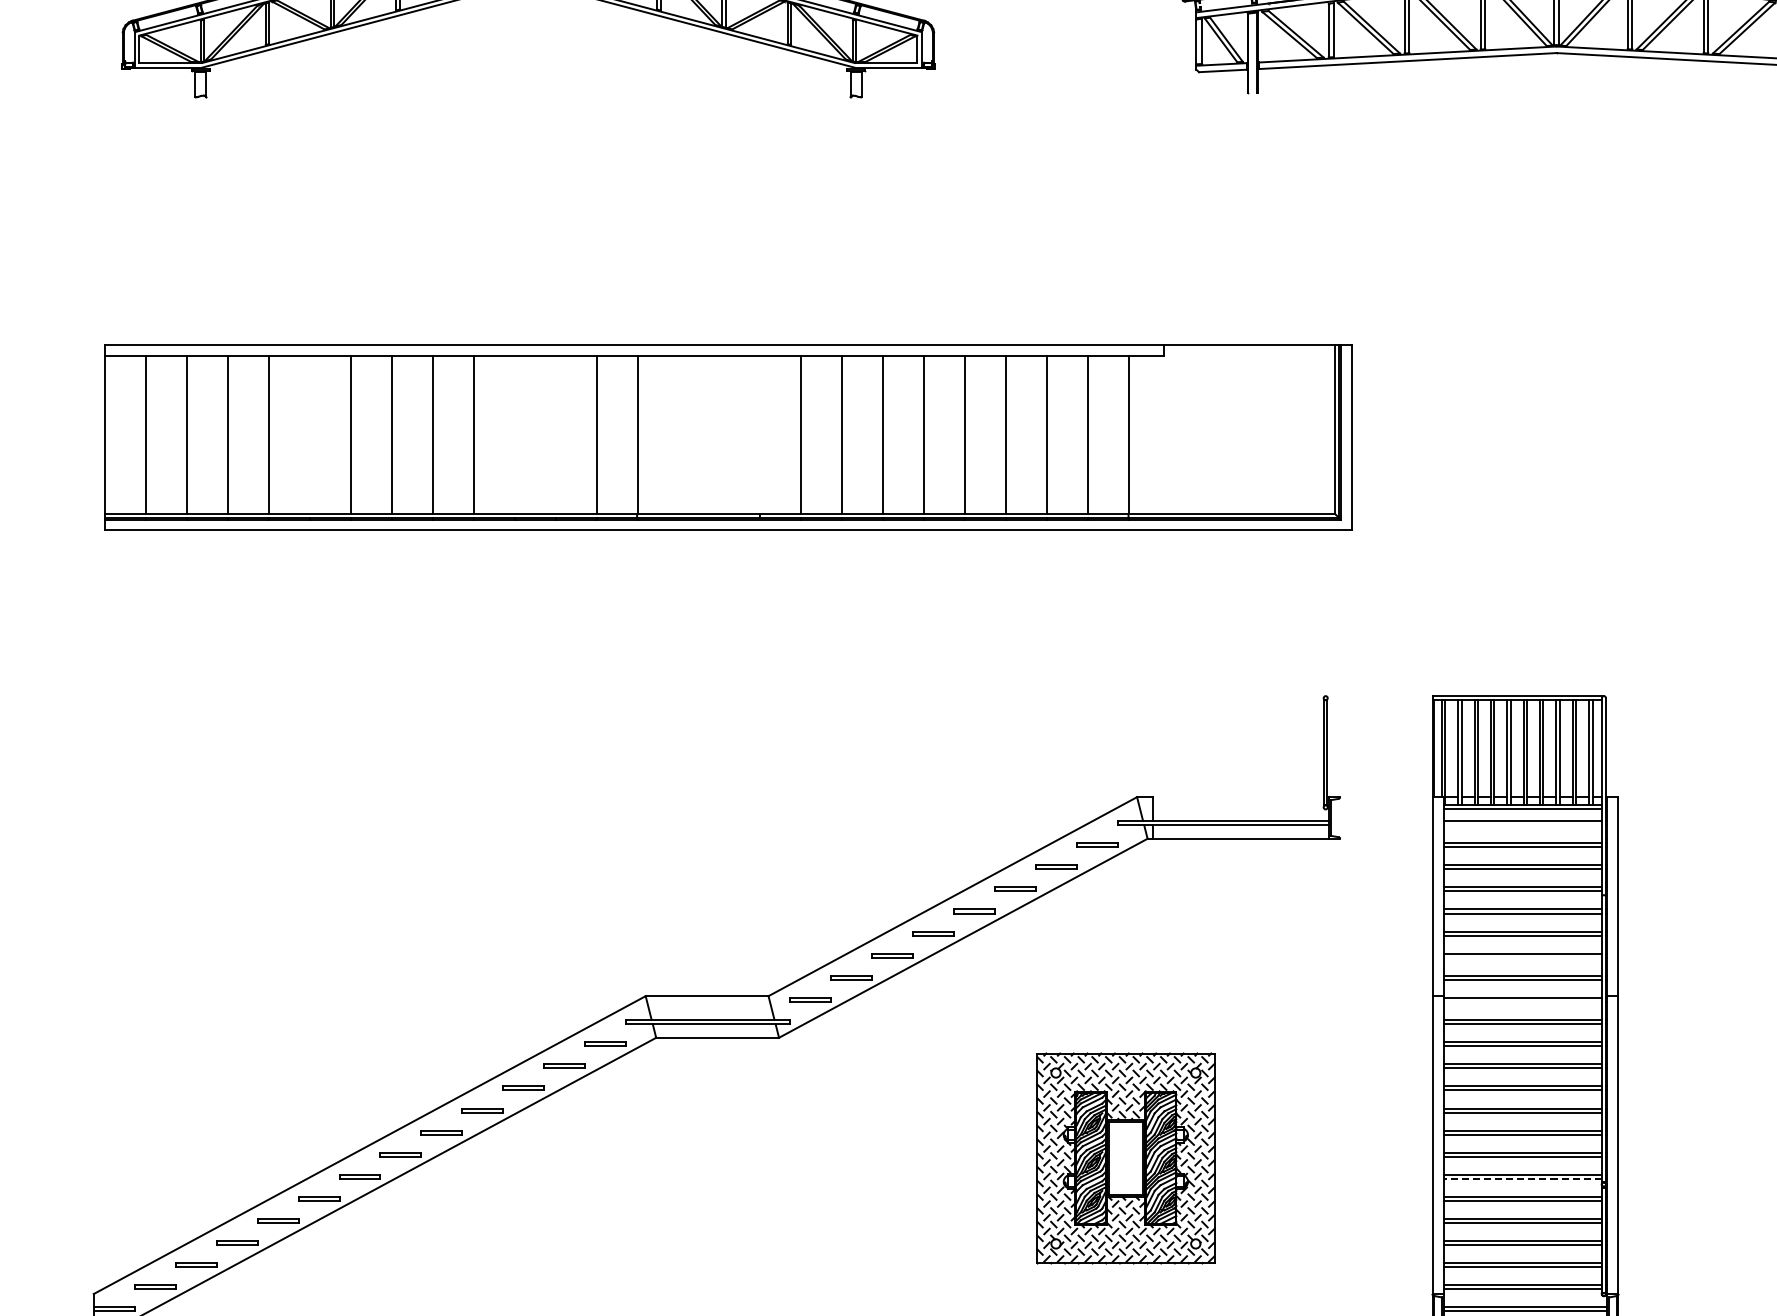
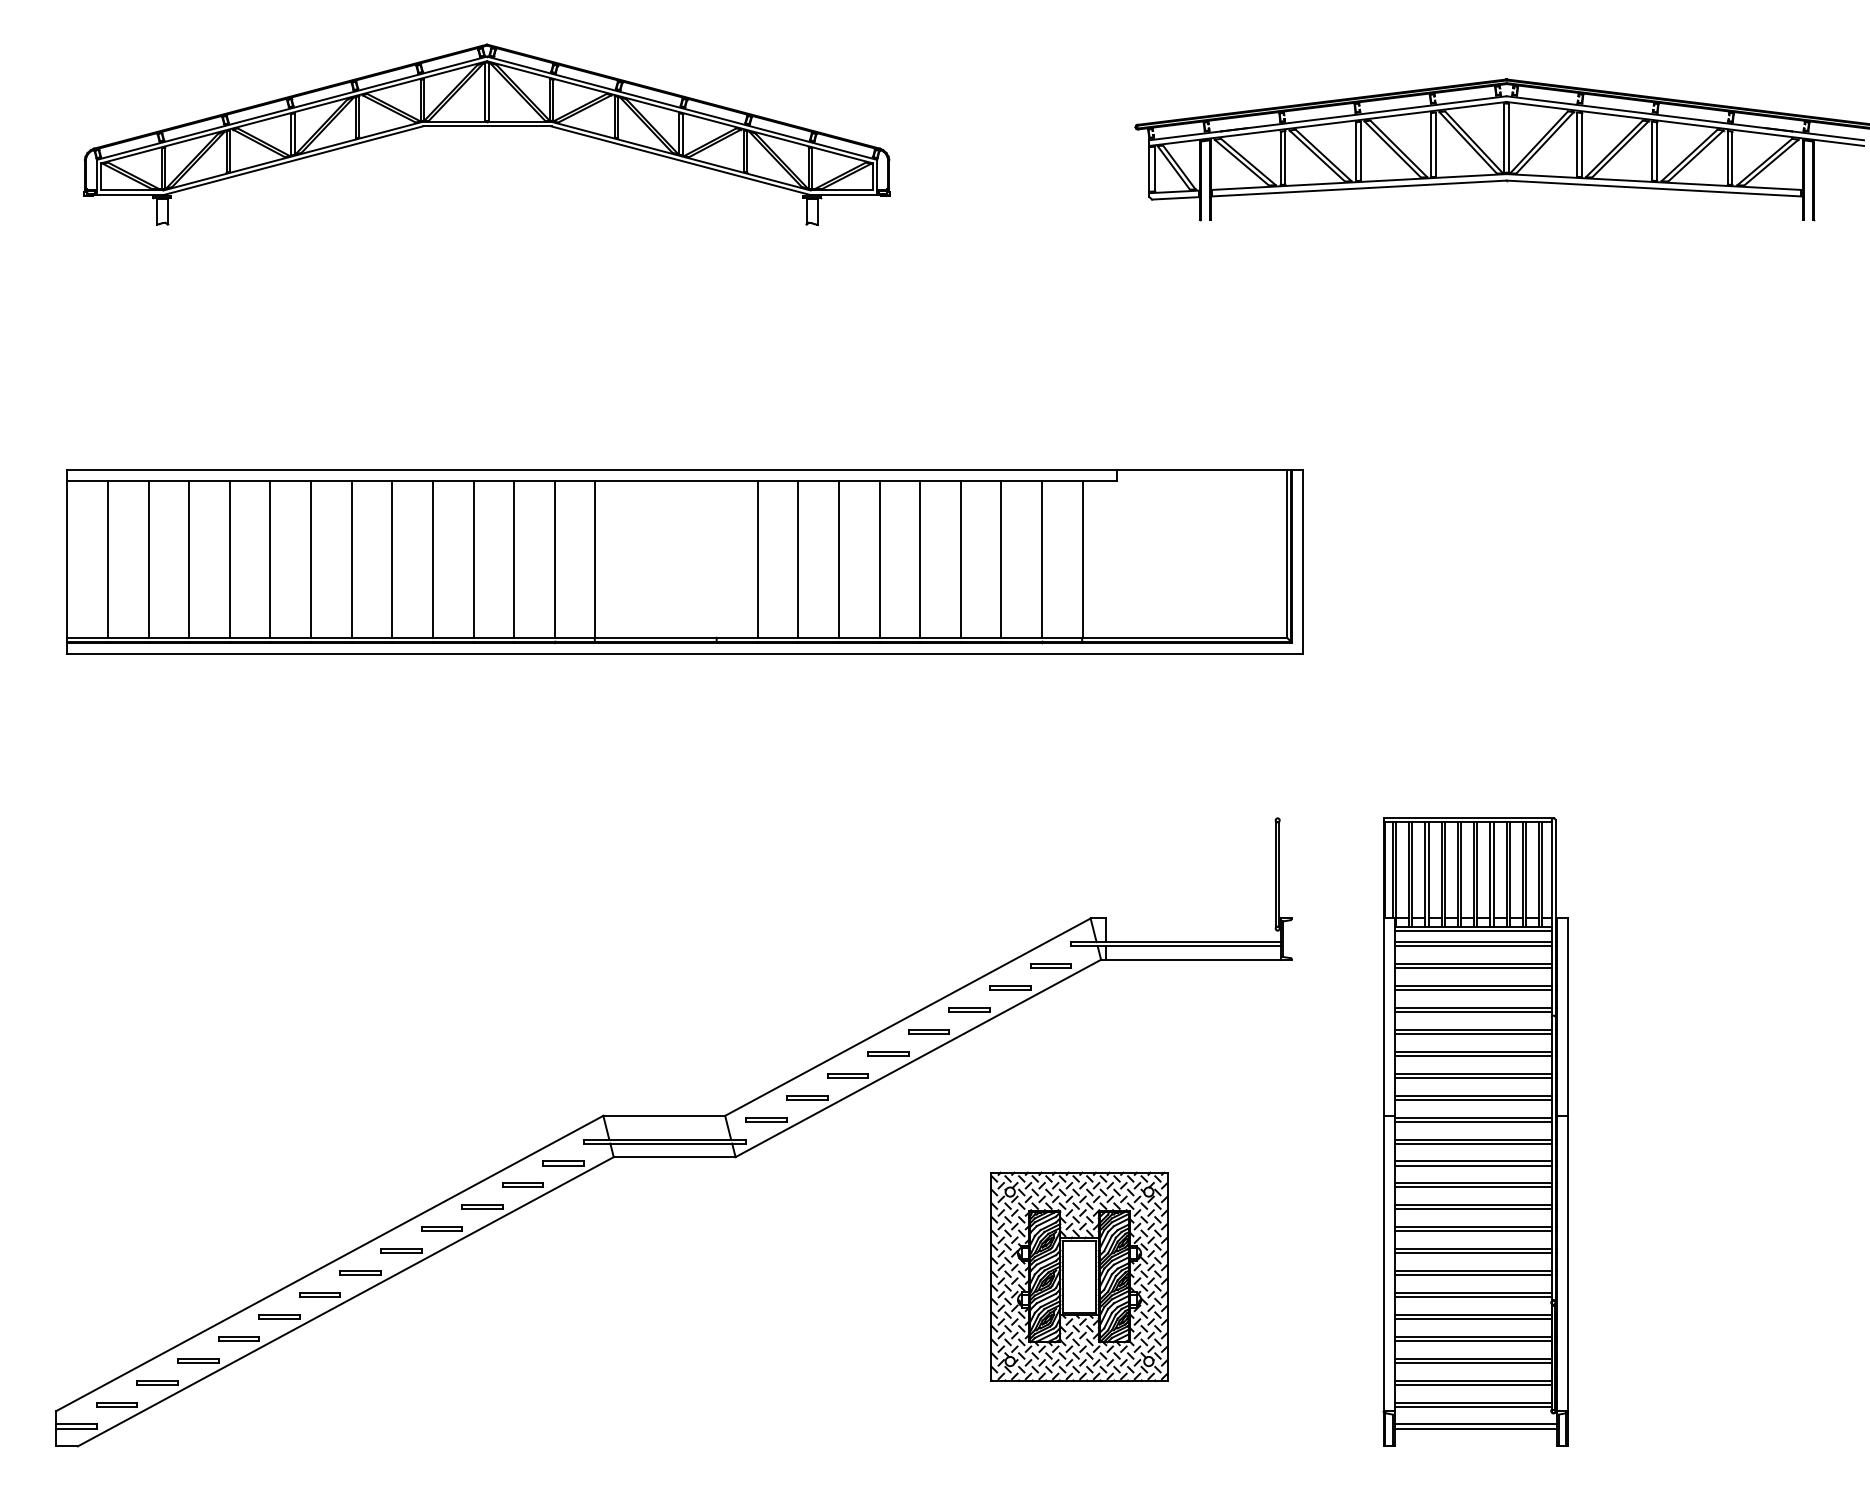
line: (310, 434) -> (270, 558), added
line: (514, 434) -> (473, 558), added
line: (556, 434) -> (514, 558), added
line: (1522, 825) -> (1472, 946), added
line: (1522, 957) -> (1472, 1077), added
line: (1522, 1001) -> (1472, 1121), added
line: (1522, 1179) -> (1472, 1297), dashed -> solid

